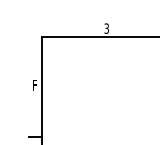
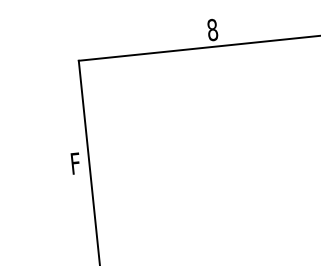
text: (106, 28) -> (212, 29), 3 -> 8

